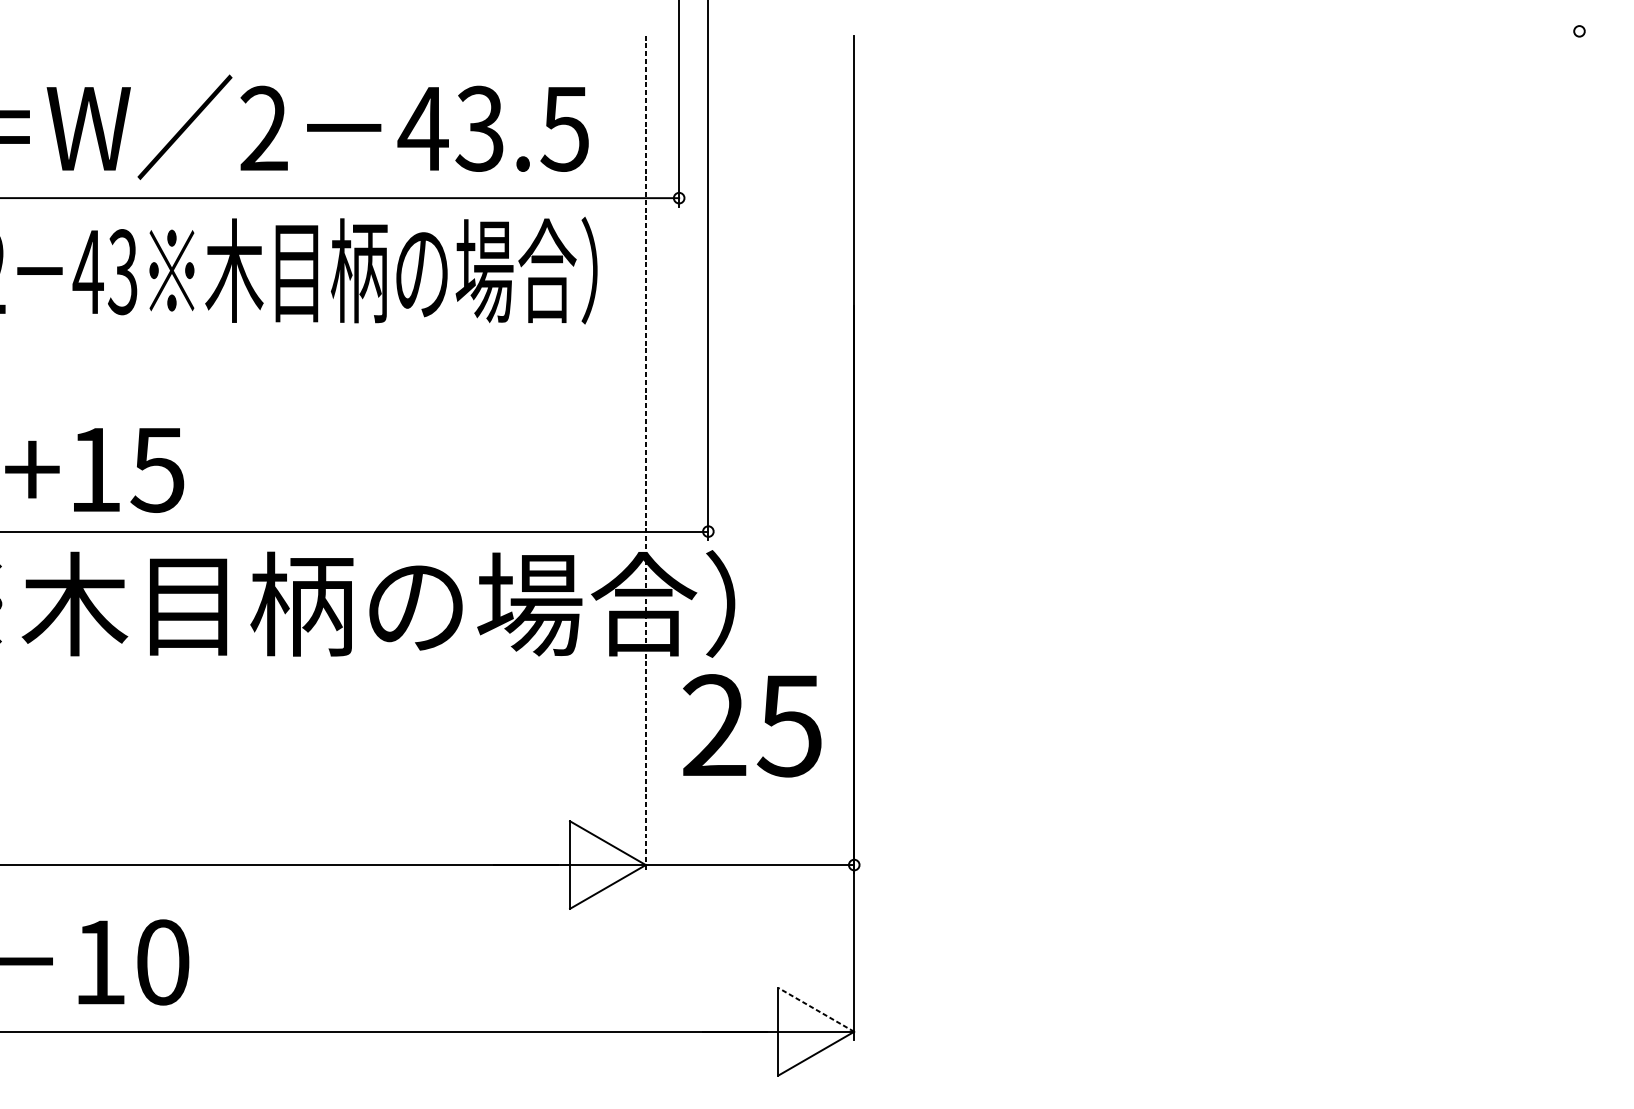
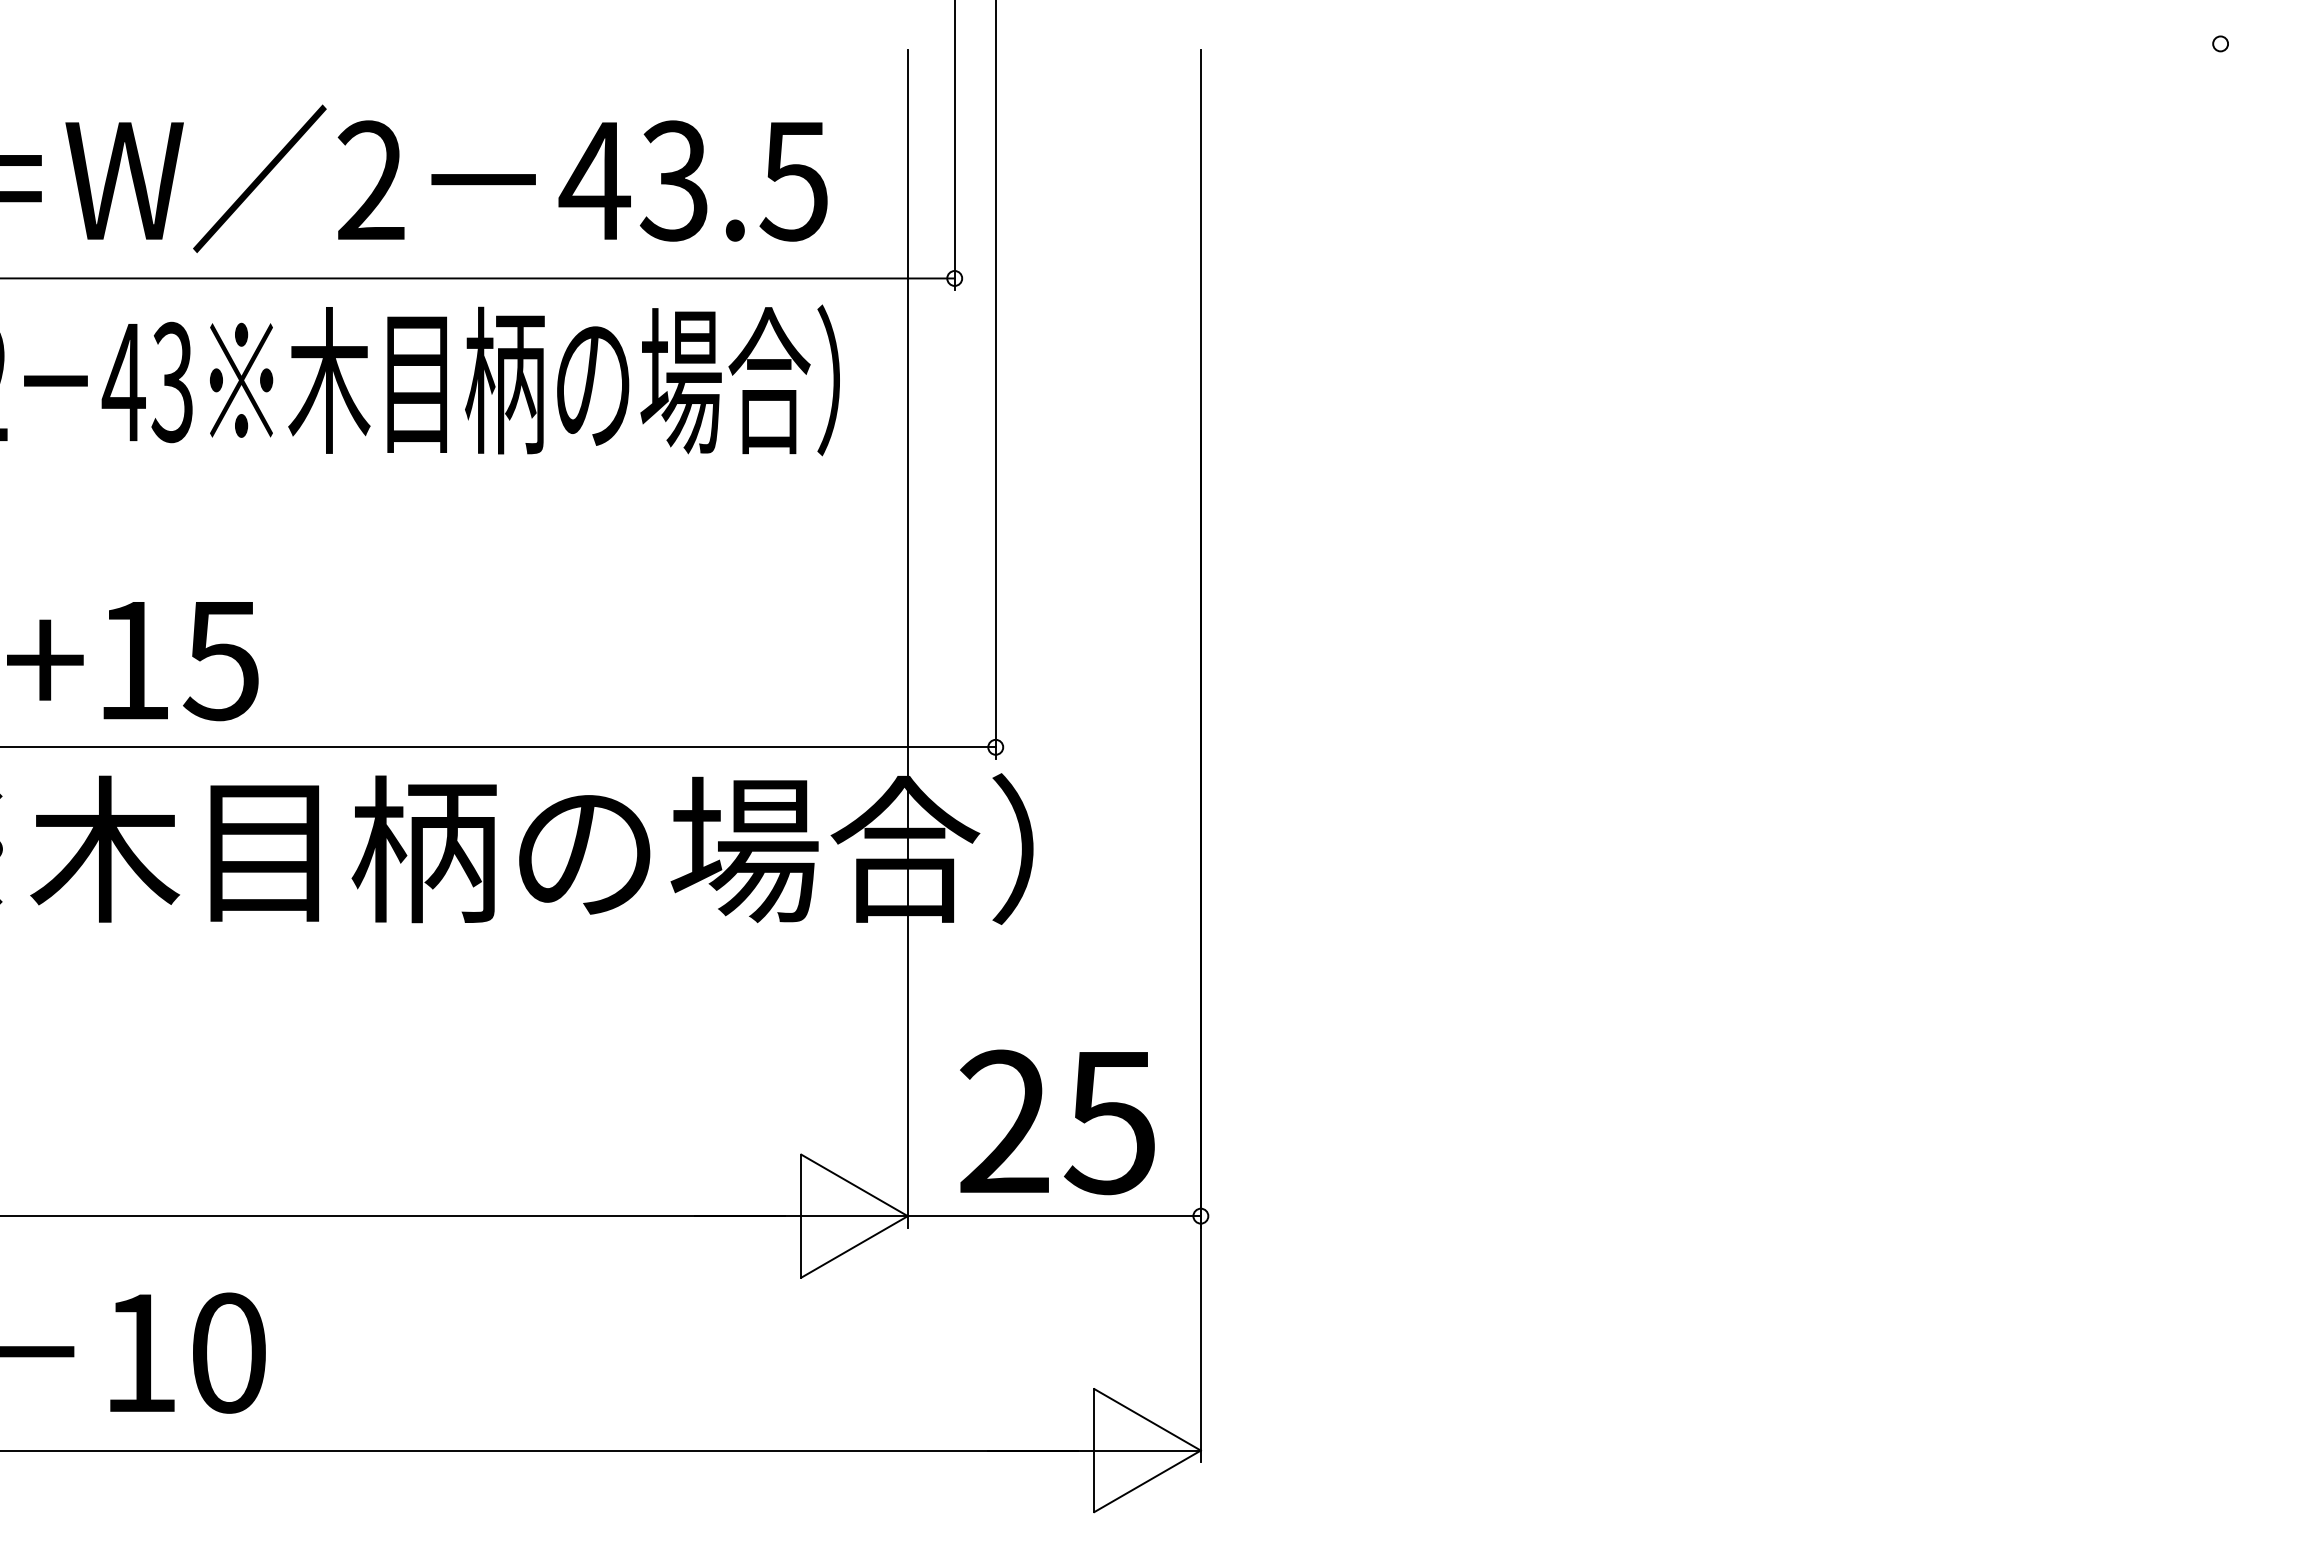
line: (645, 454) -> (907, 639), dashed -> solid
text: (752, 725) -> (1057, 1122), moved
line: (816, 1009) -> (1147, 1419), dashed -> solid

